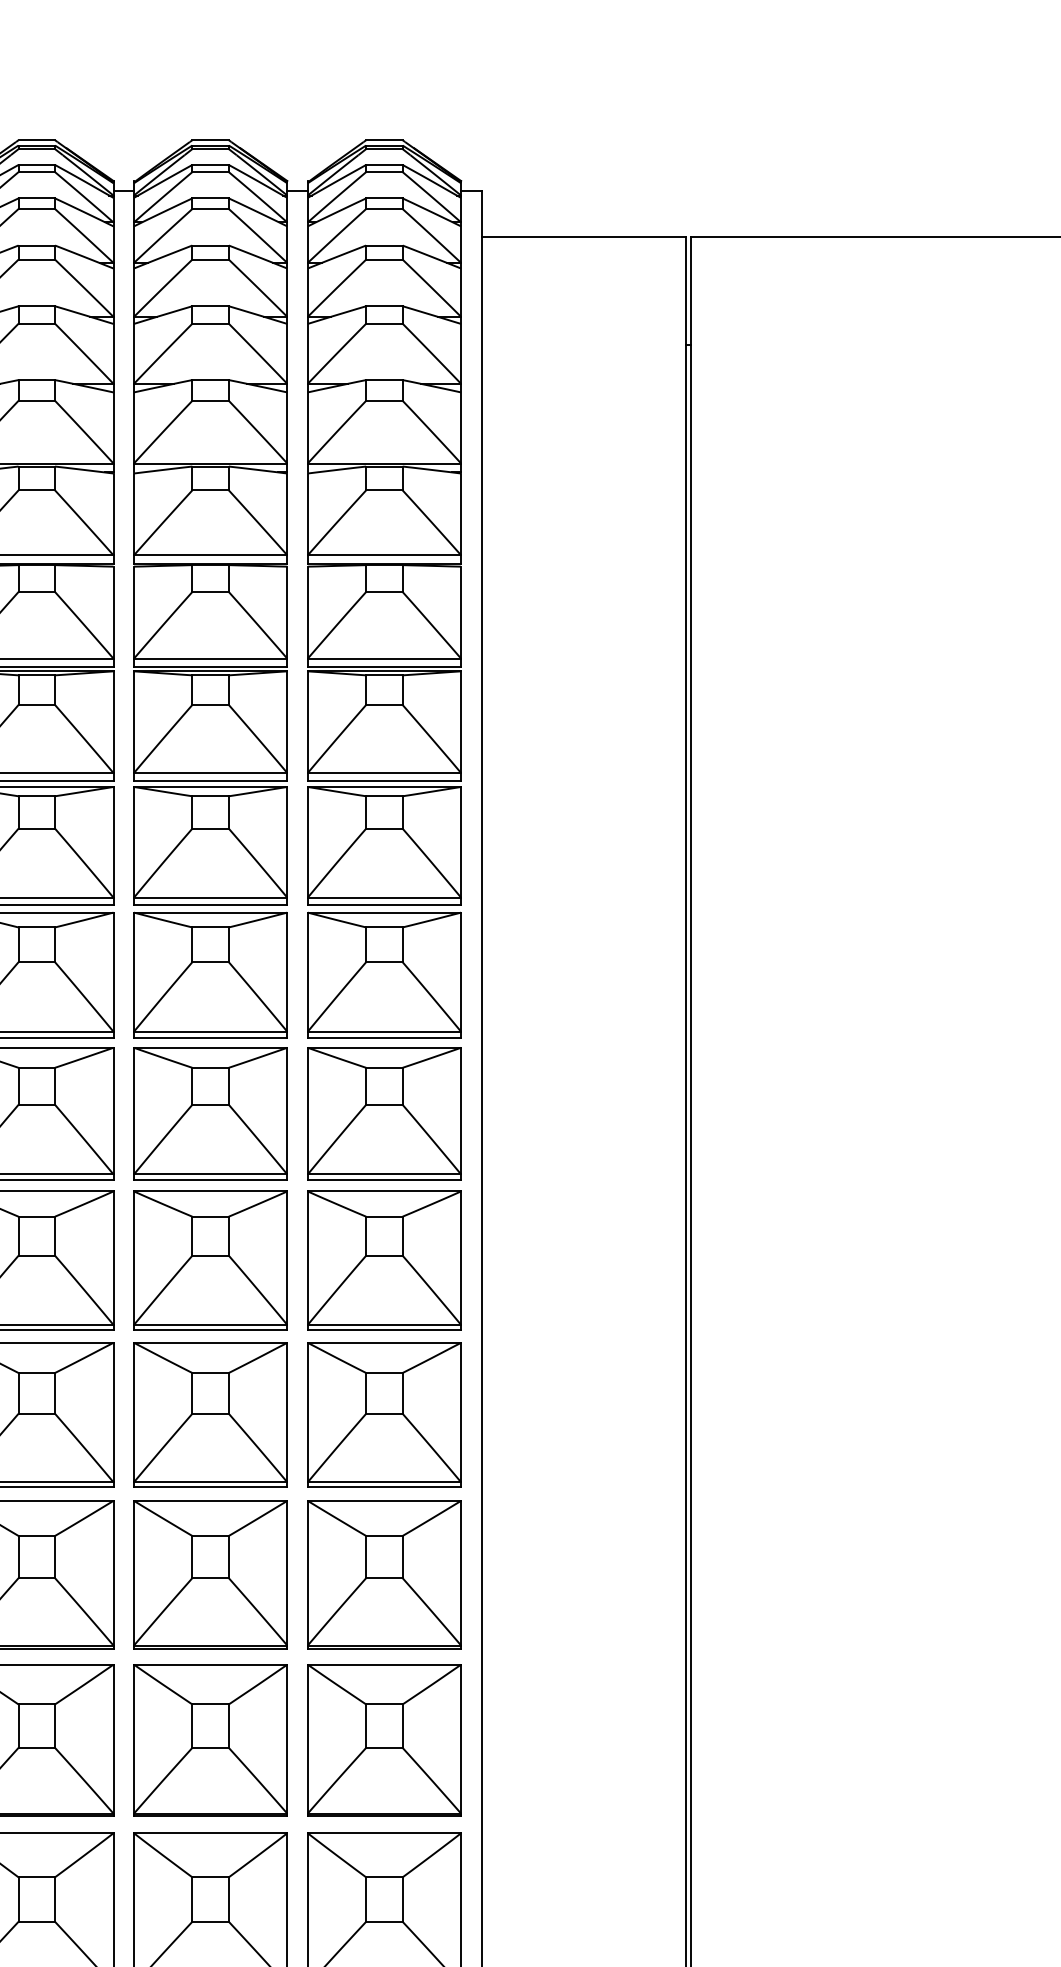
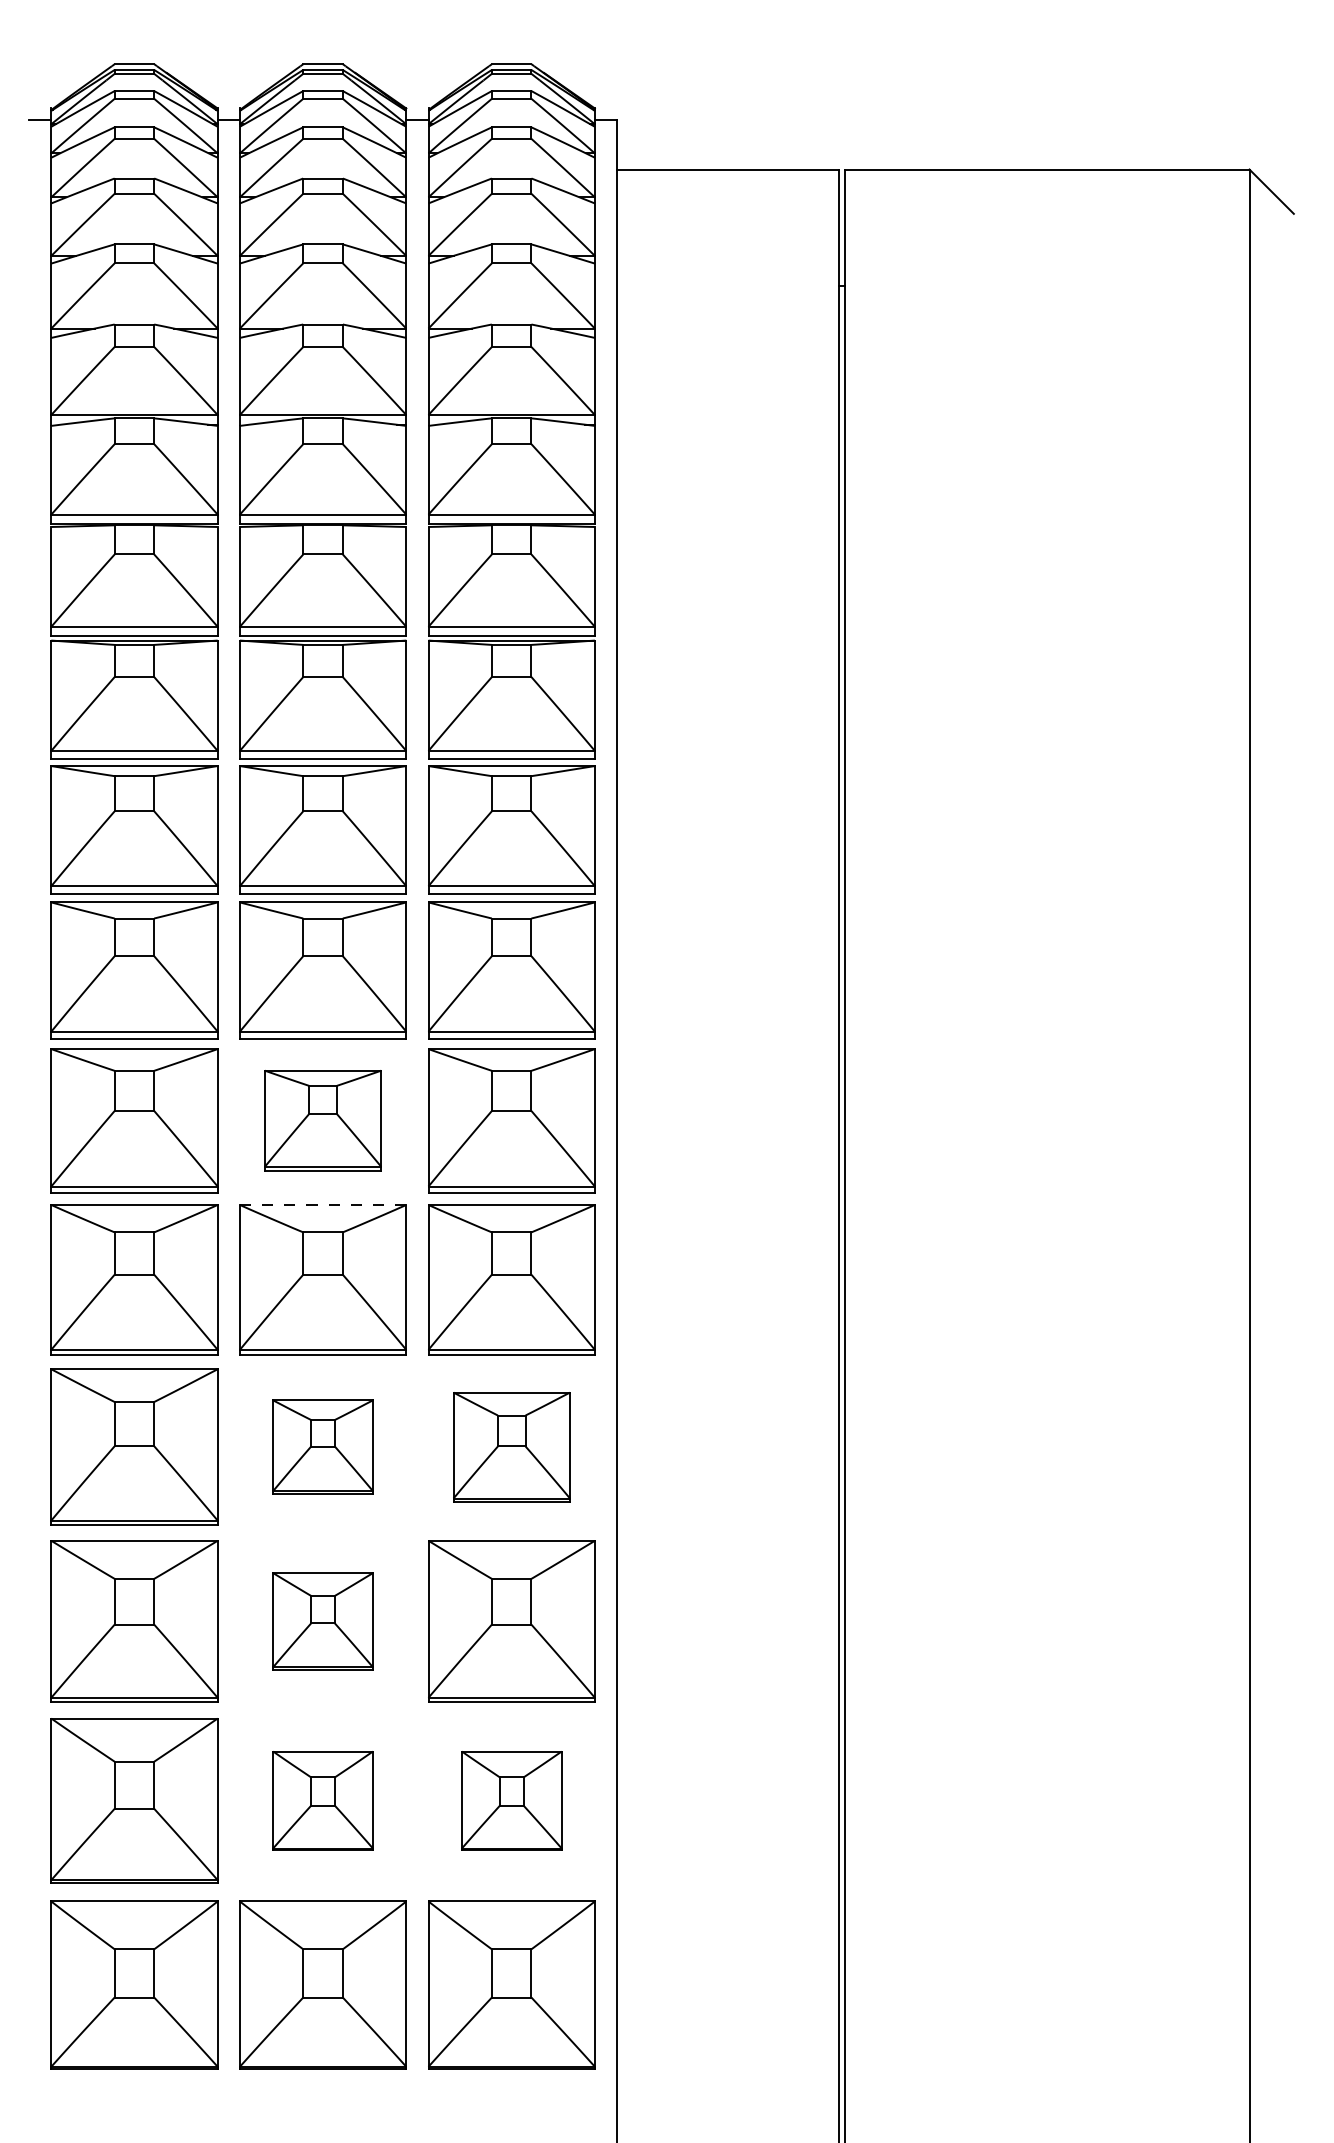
part: (210, 1113) -> (322, 1120), size x0.7
line: (211, 1190) -> (323, 1204), solid -> dashed
part: (210, 1413) -> (322, 1446), size x0.6
part: (384, 1413) -> (511, 1446), size x0.7
part: (210, 1575) -> (322, 1621), size x0.6
part: (210, 1740) -> (322, 1800), size x0.6
part: (384, 1740) -> (511, 1800), size x0.6

